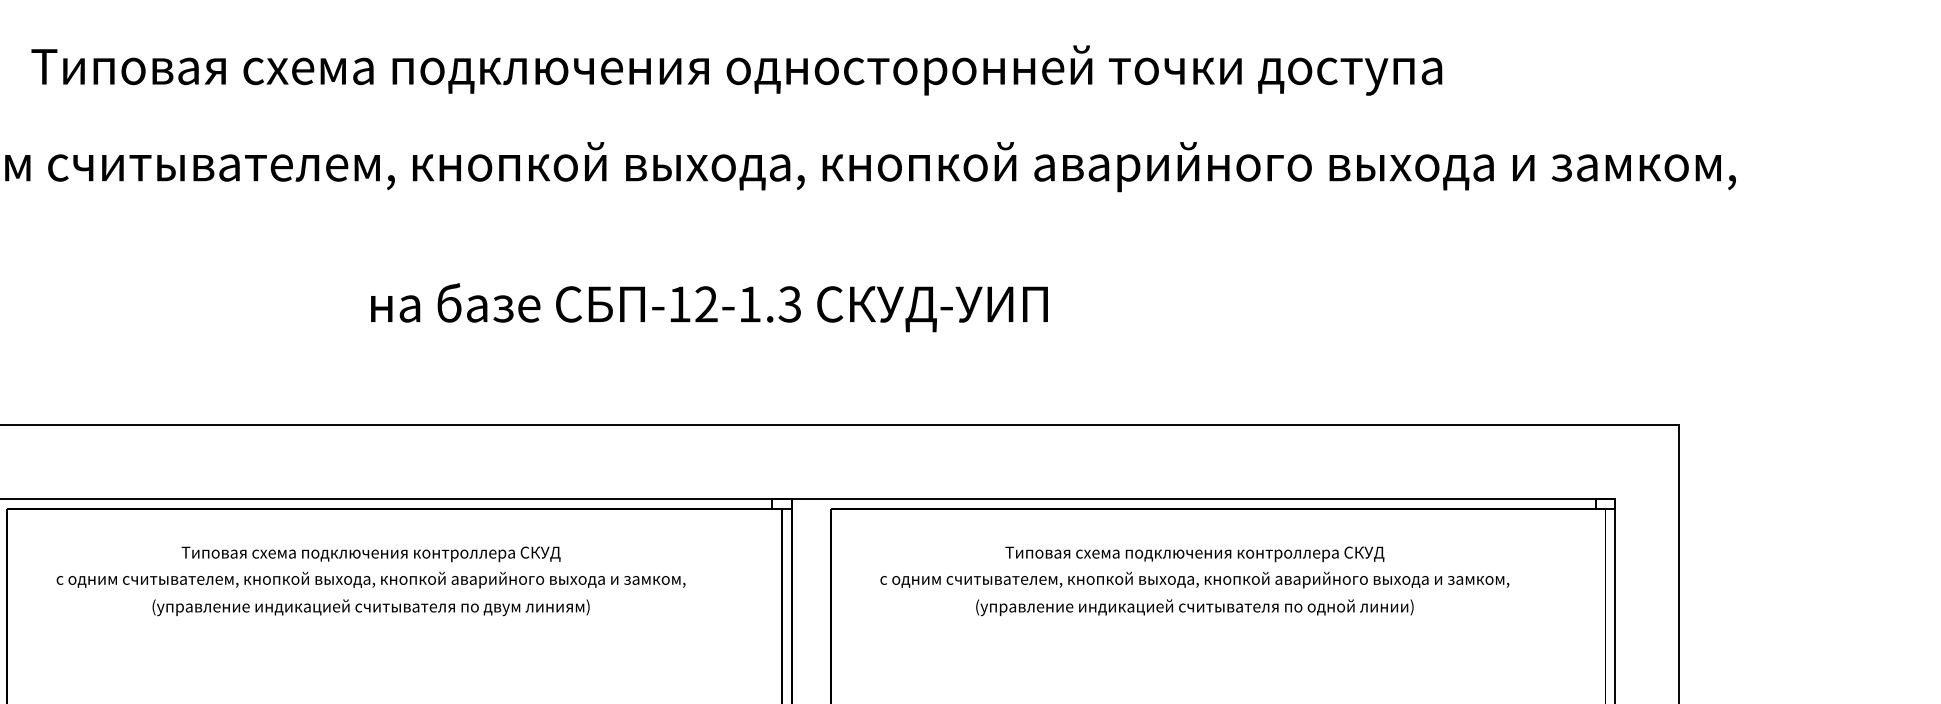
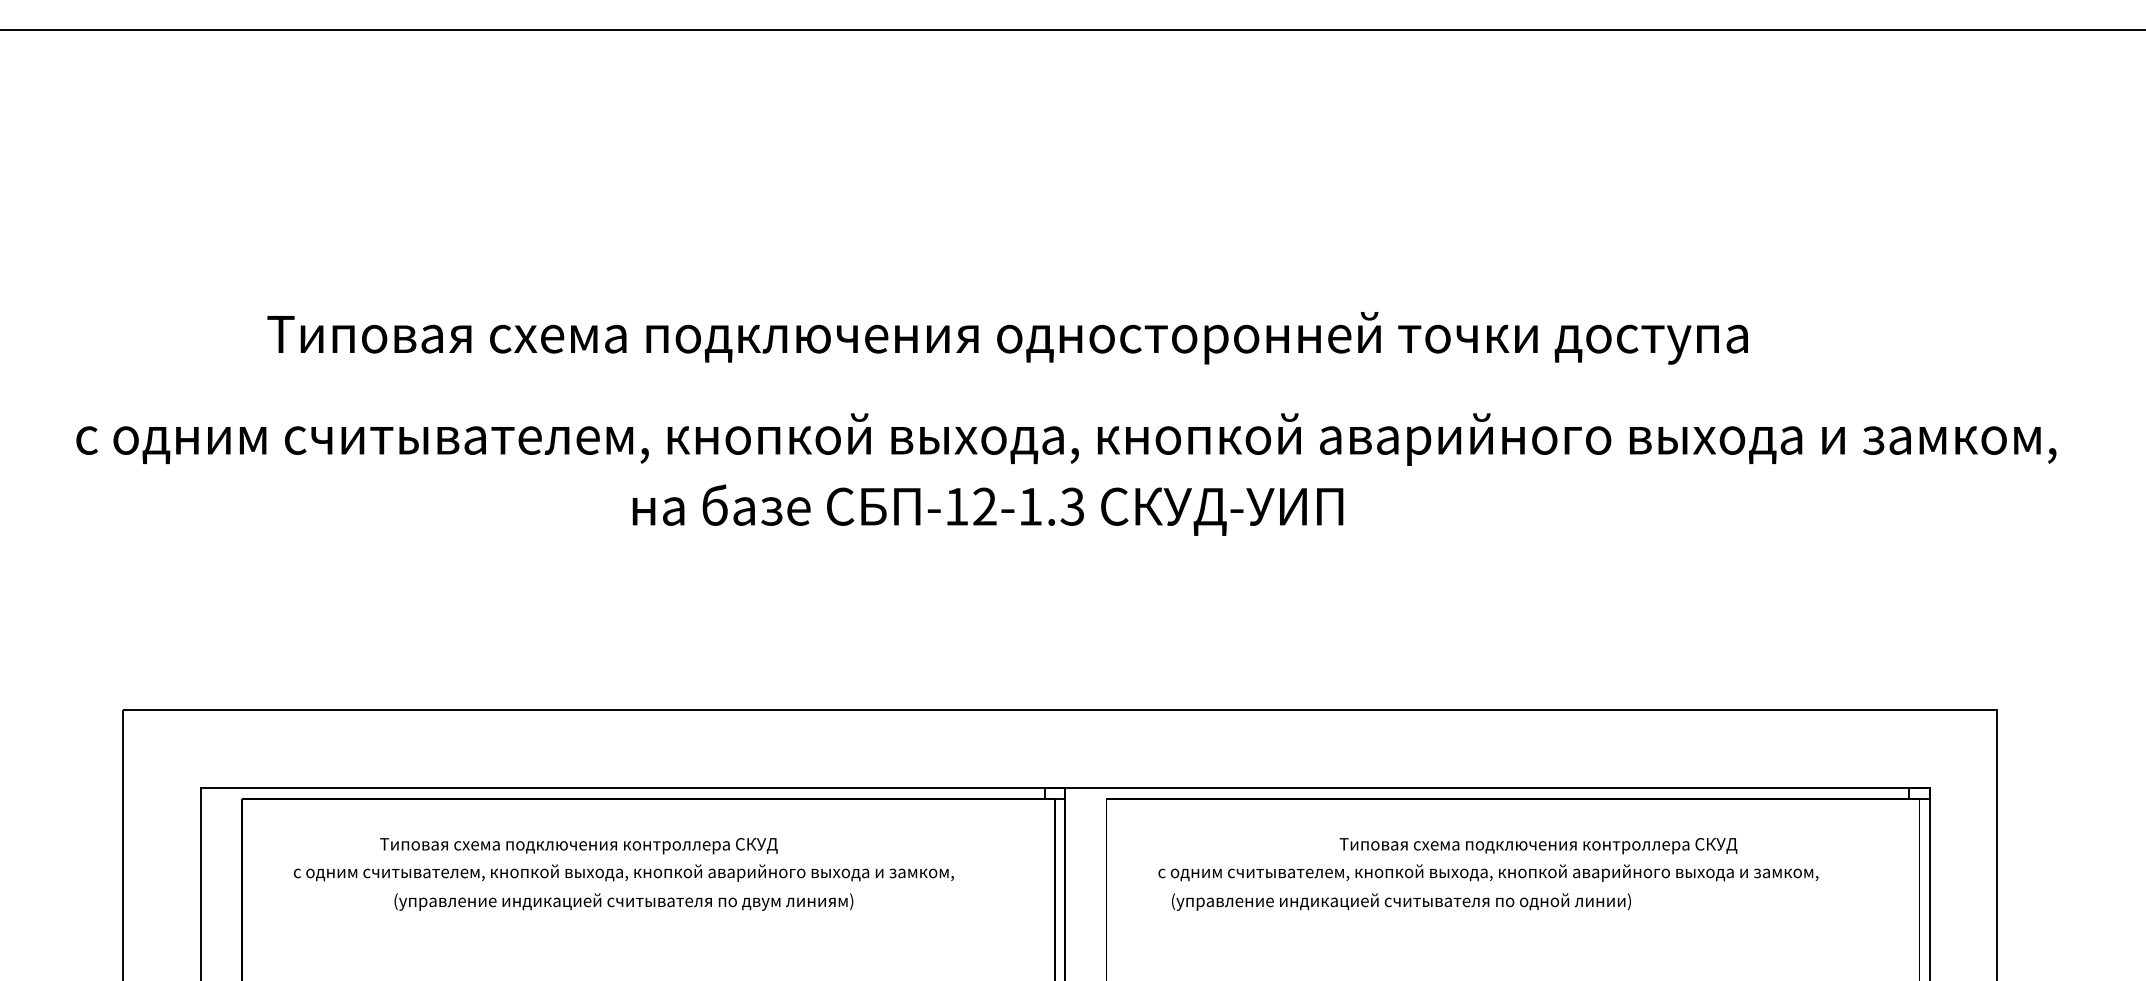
text: (708, 307) -> (987, 509), moved
text: (370, 554) -> (578, 846), moved
text: (1194, 554) -> (1538, 846), moved
text: (1194, 607) -> (1401, 901), moved

